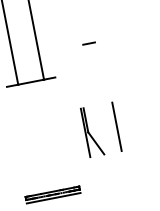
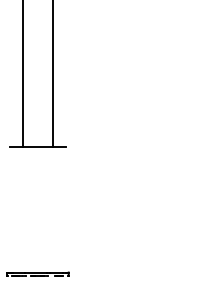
line: (89, 42) -> (110, 115), removed
line: (117, 126) -> (123, 214), removed
part: (92, 131) -> (95, 214), removed
line: (53, 197) -> (37, 279), removed

